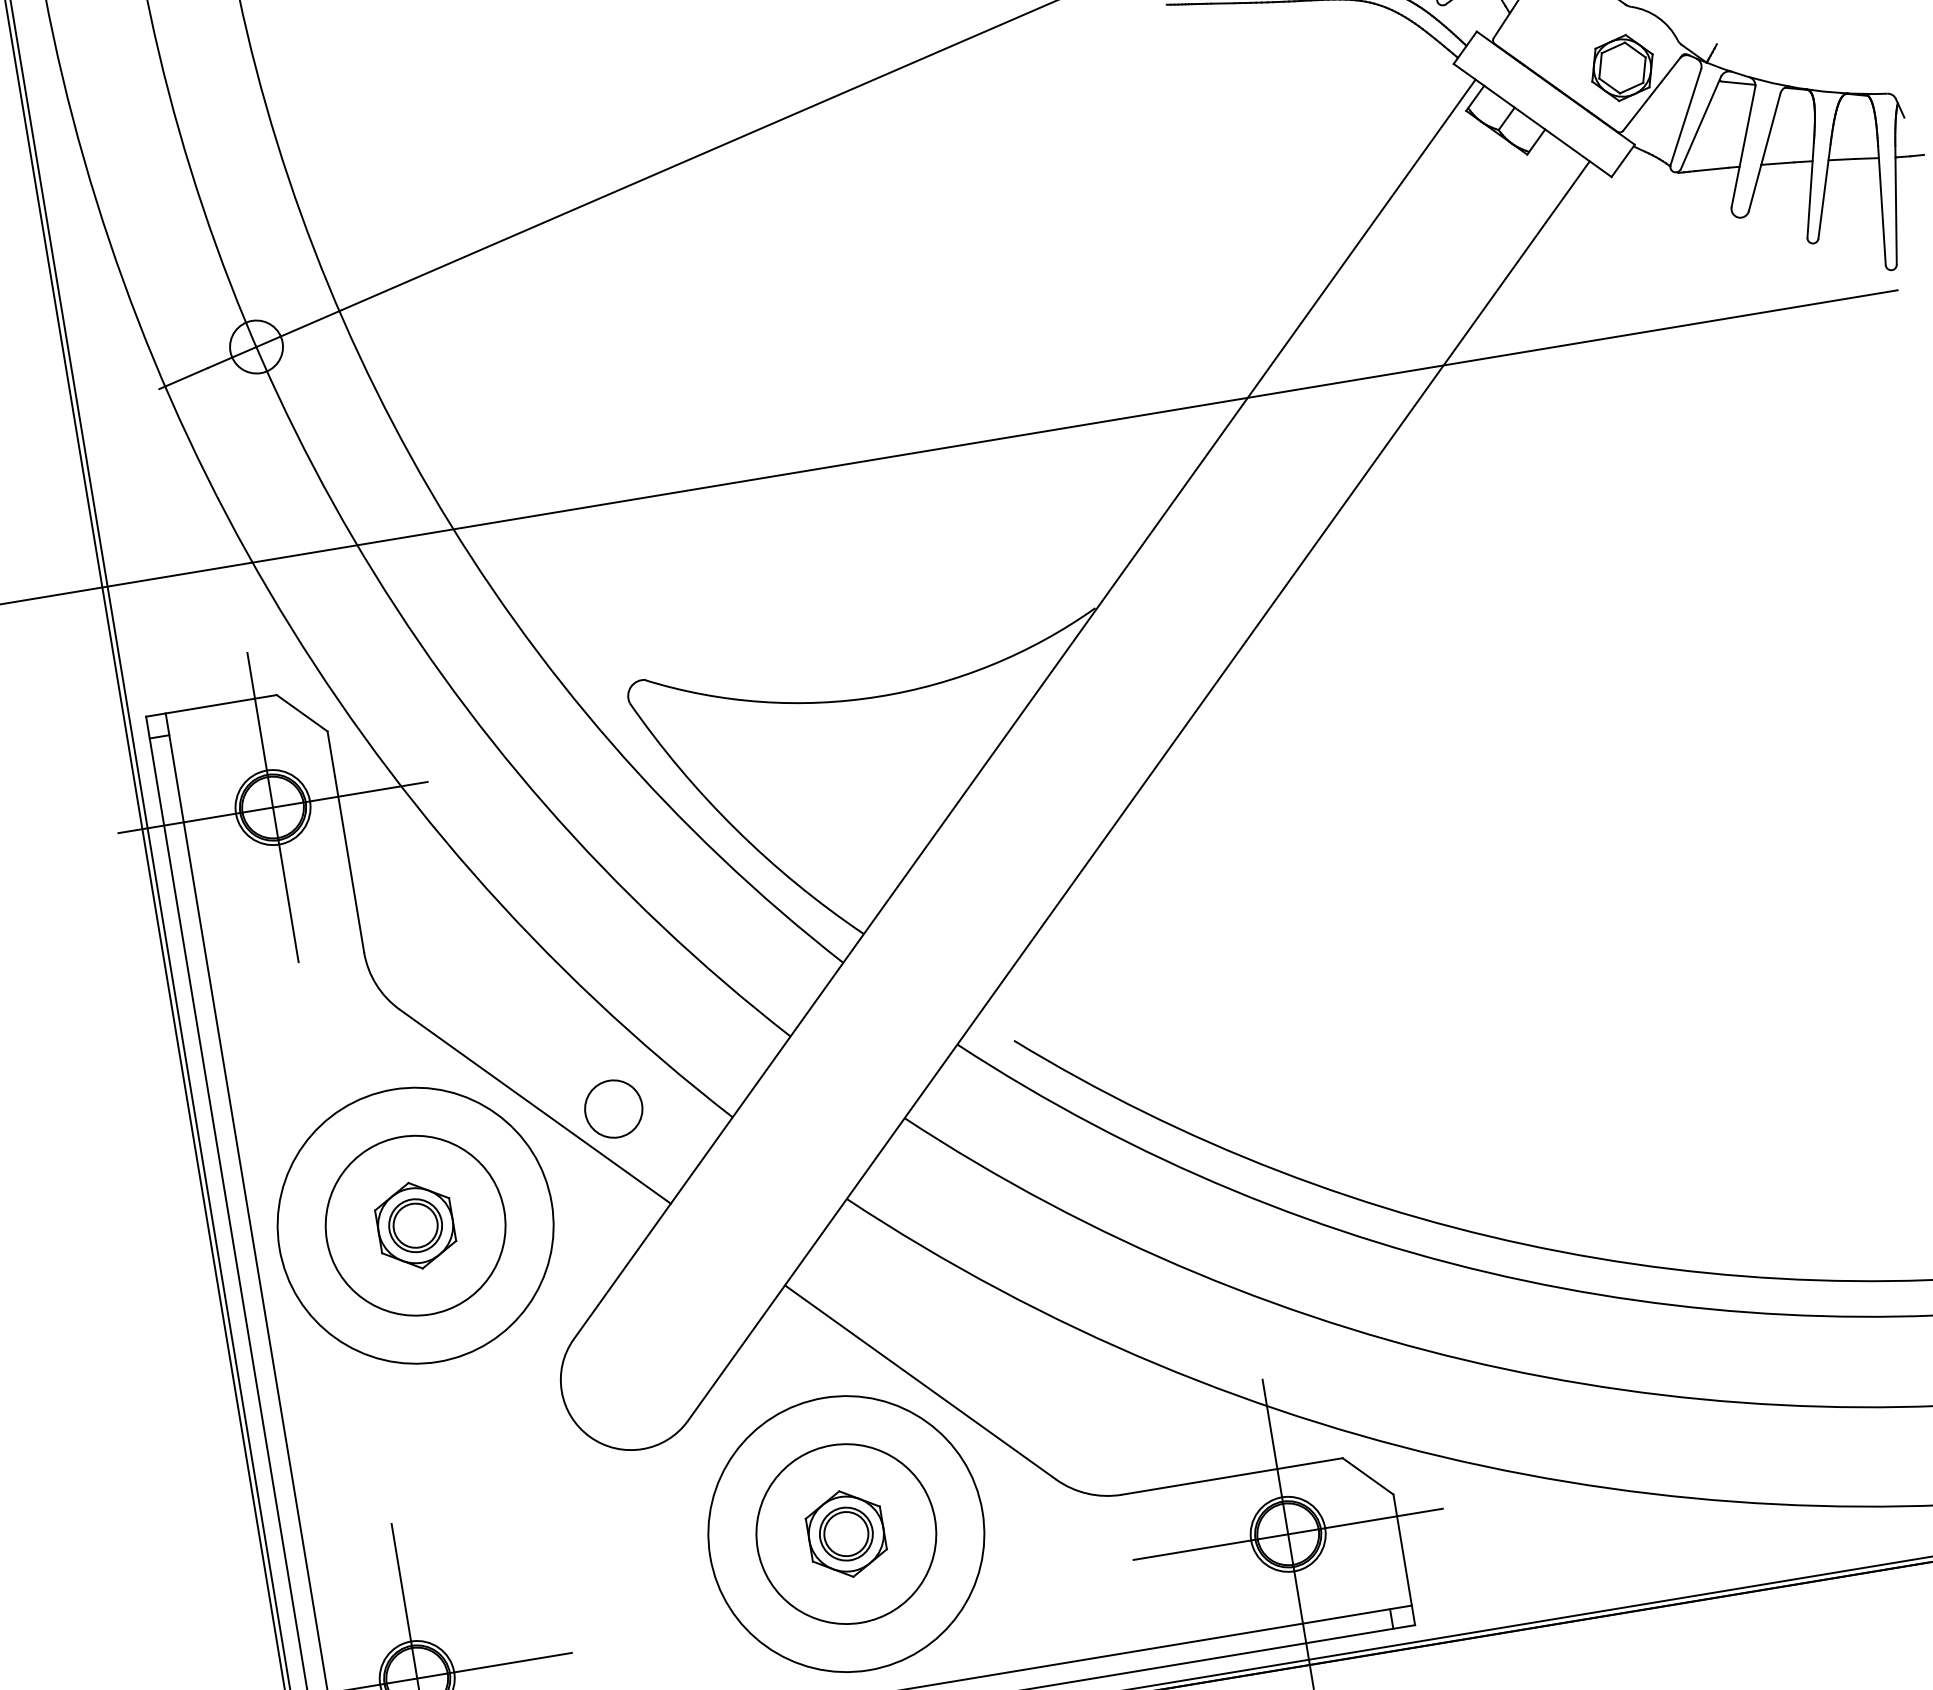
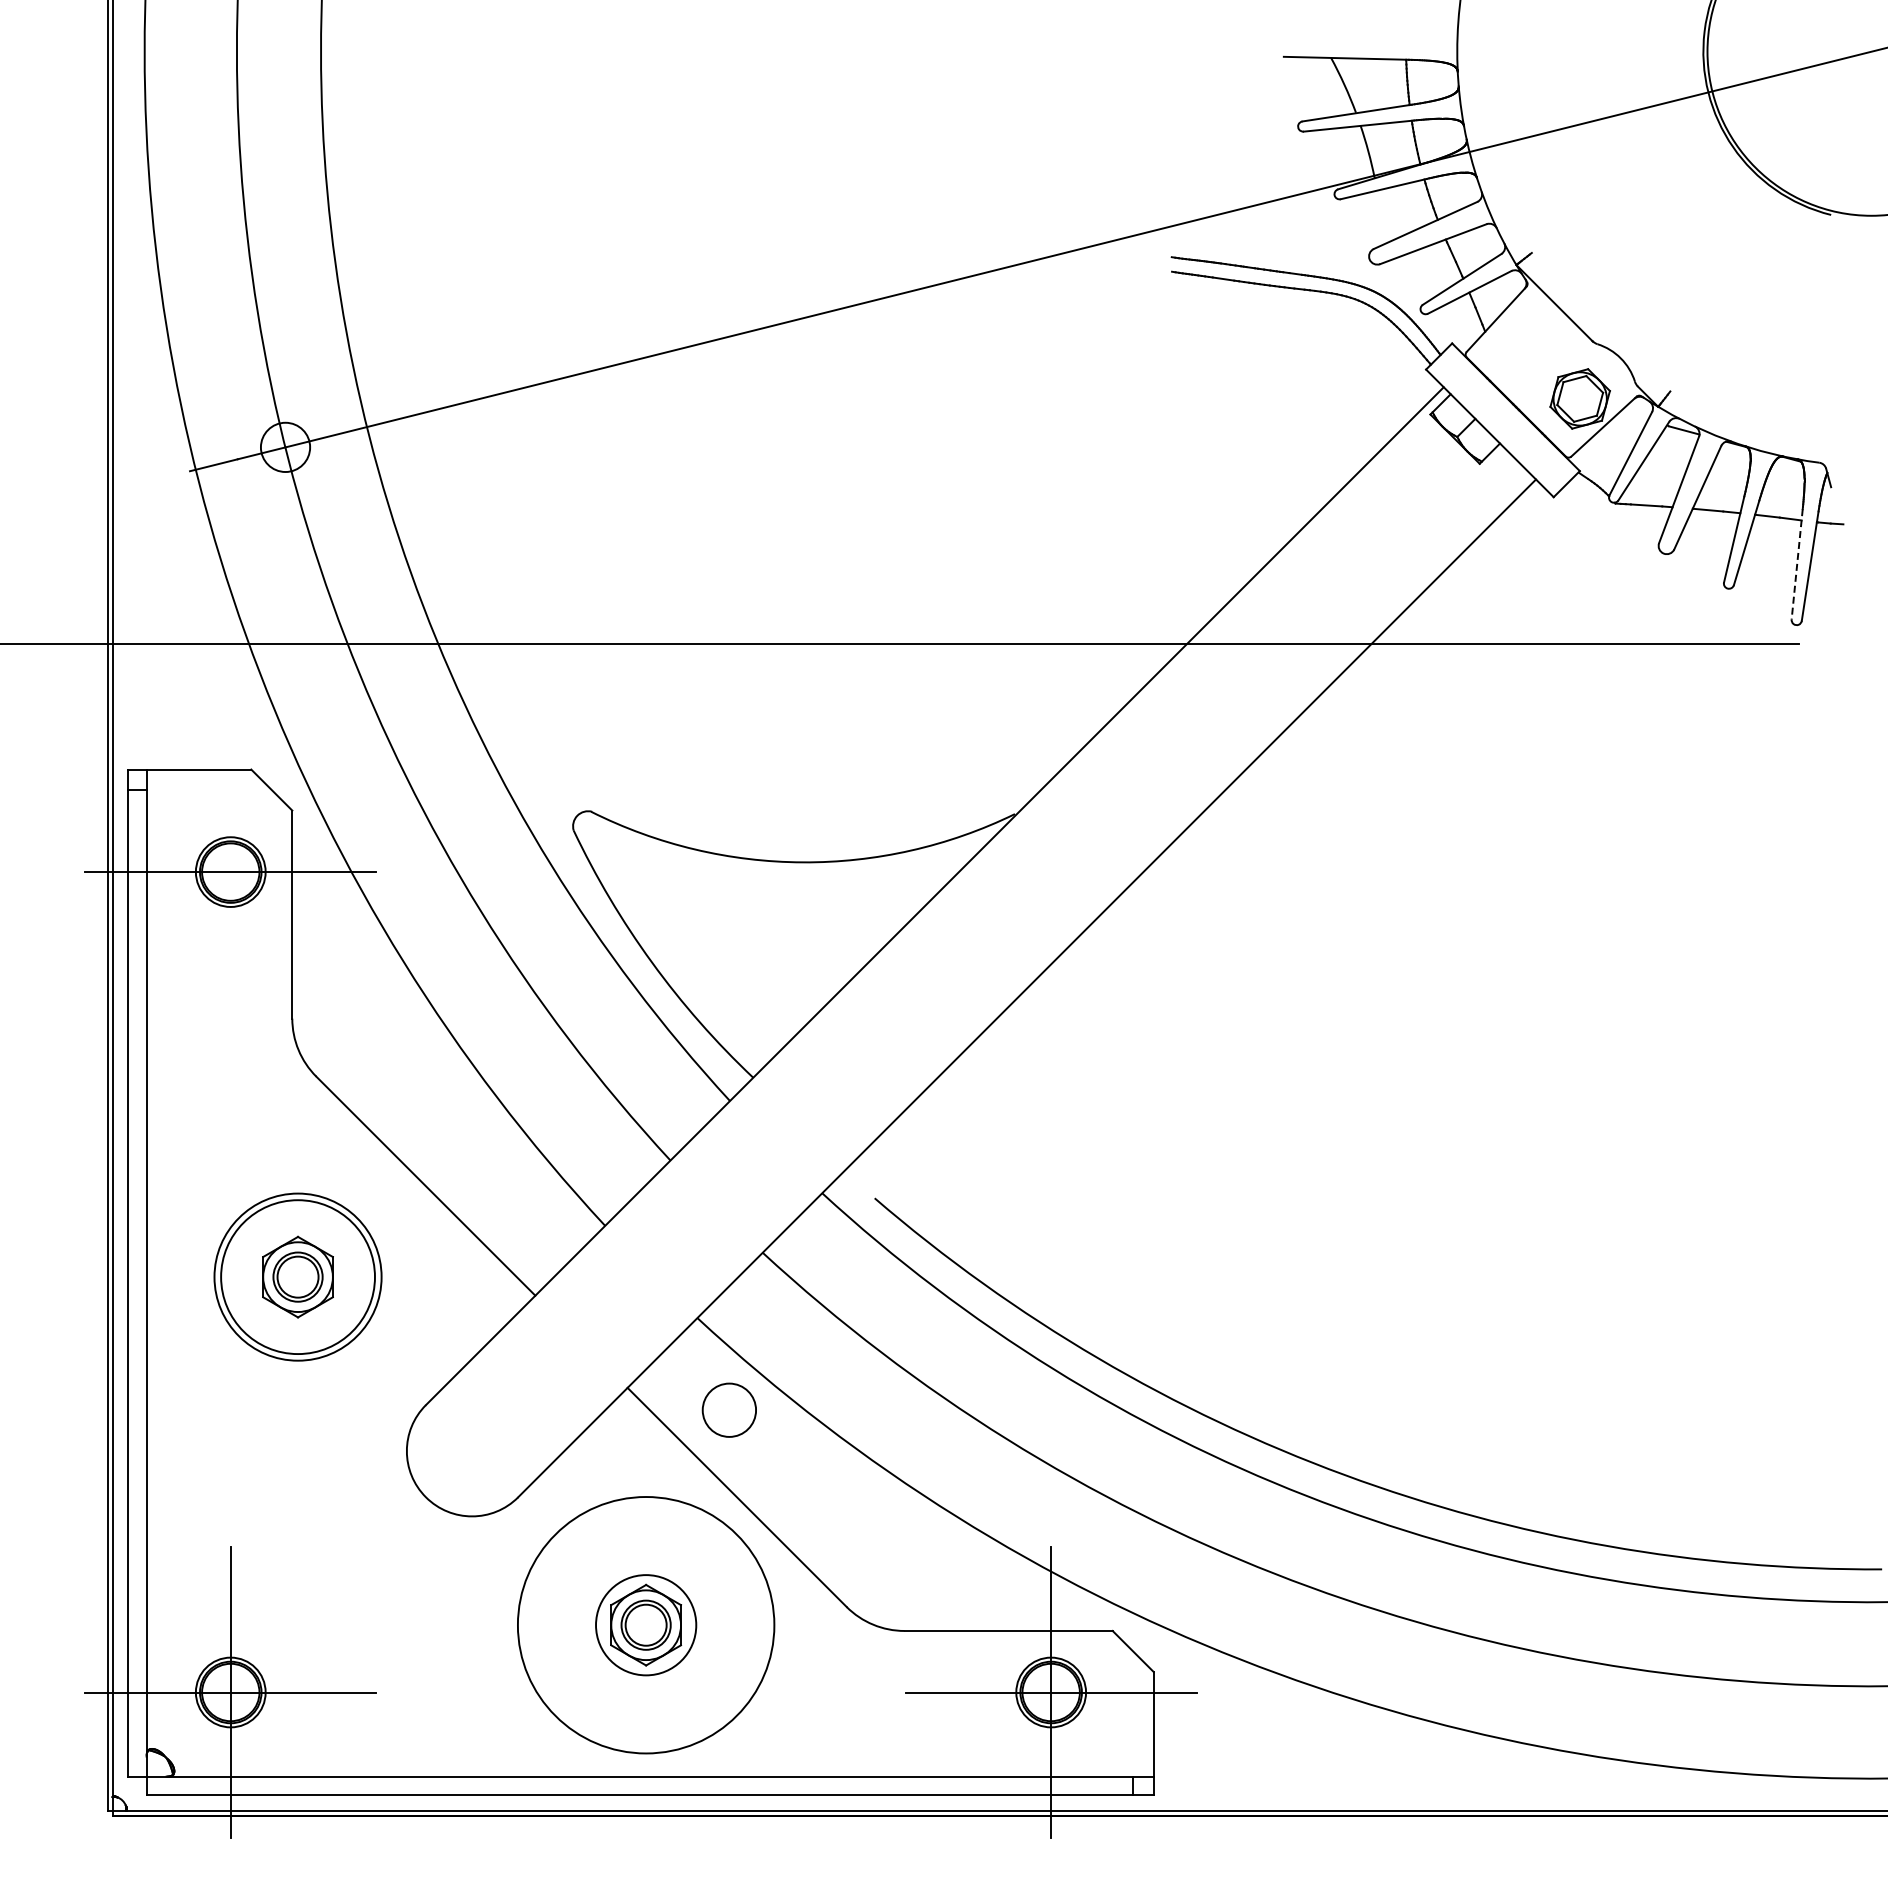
line: (1882, 205) -> (1797, 564), solid -> dashed
line: (272, 806) -> (230, 871), removed
circle: (612, 1108) -> (728, 1409), moved
circle: (414, 1225) -> (297, 1276), size x0.6
circle: (845, 1533) -> (645, 1624), size x0.6

